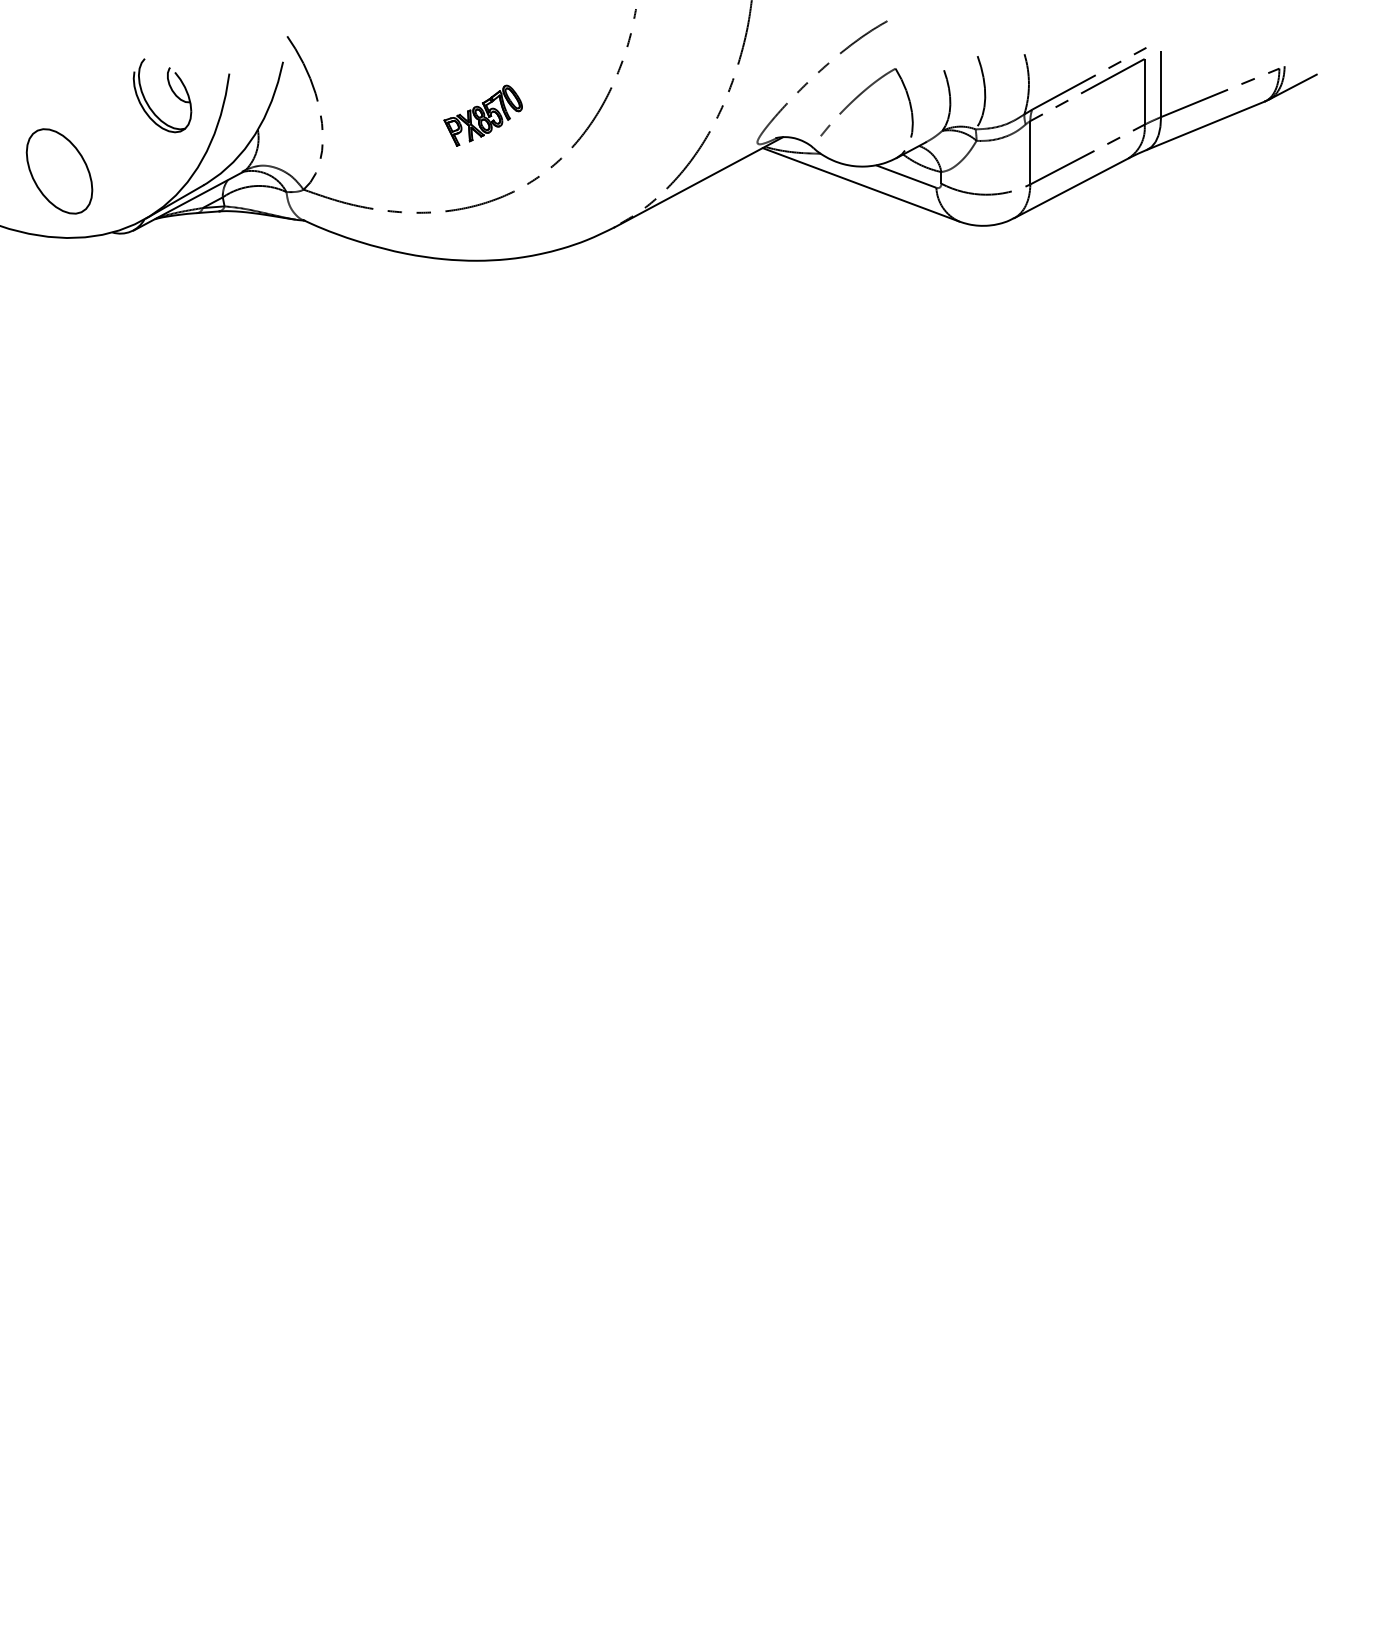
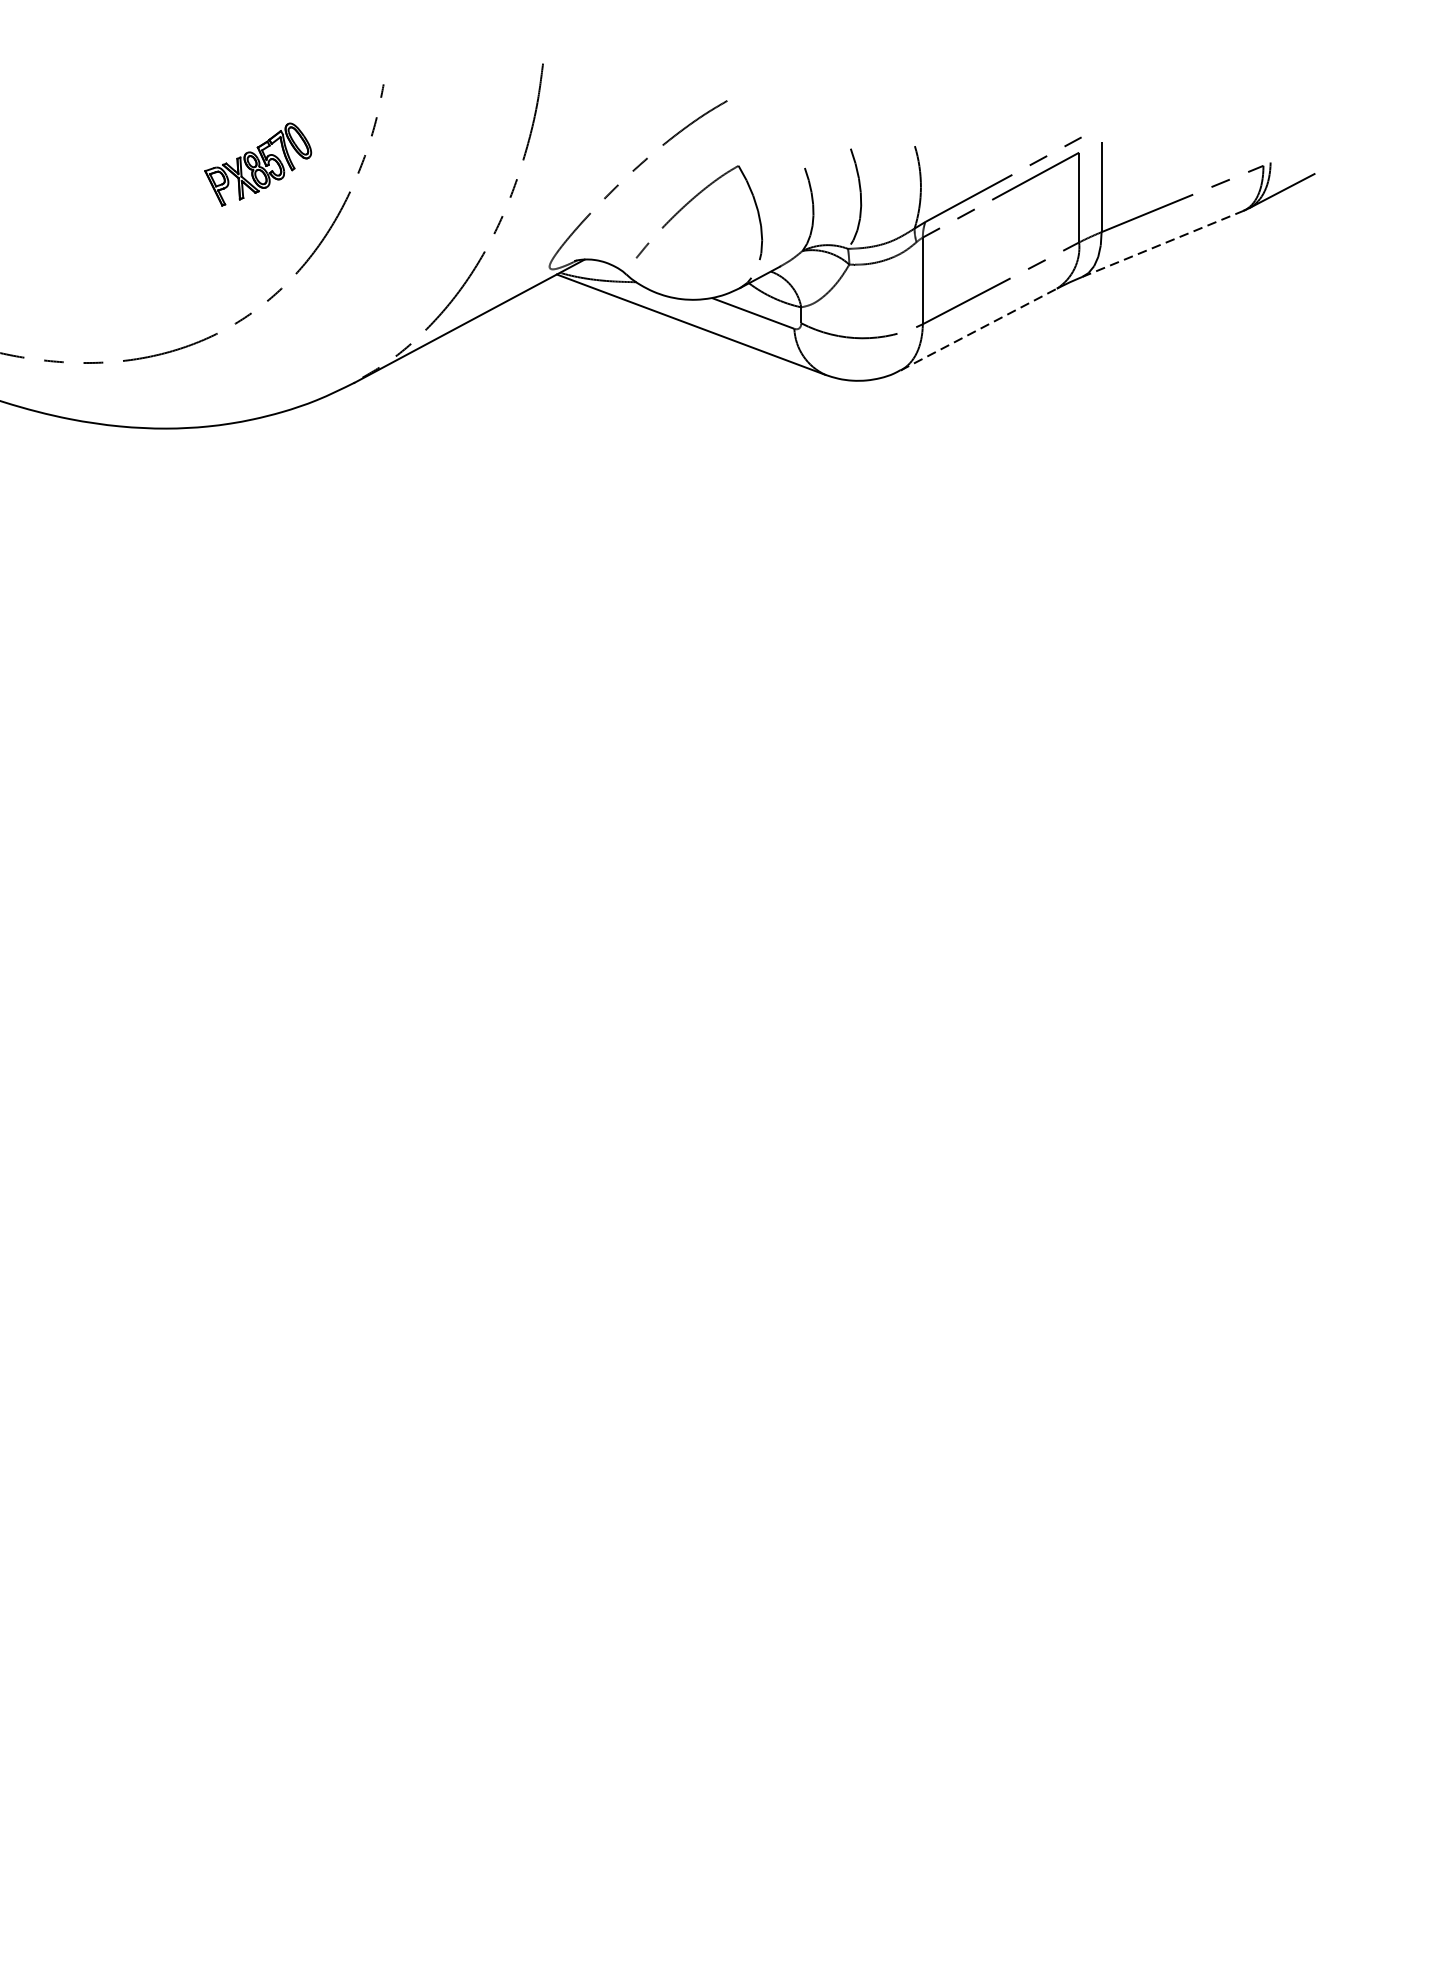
part: (482, 115) -> (257, 164), moved
line: (1205, 125) -> (1162, 243), solid -> dashed
line: (1071, 188) -> (979, 329), solid -> dashed

